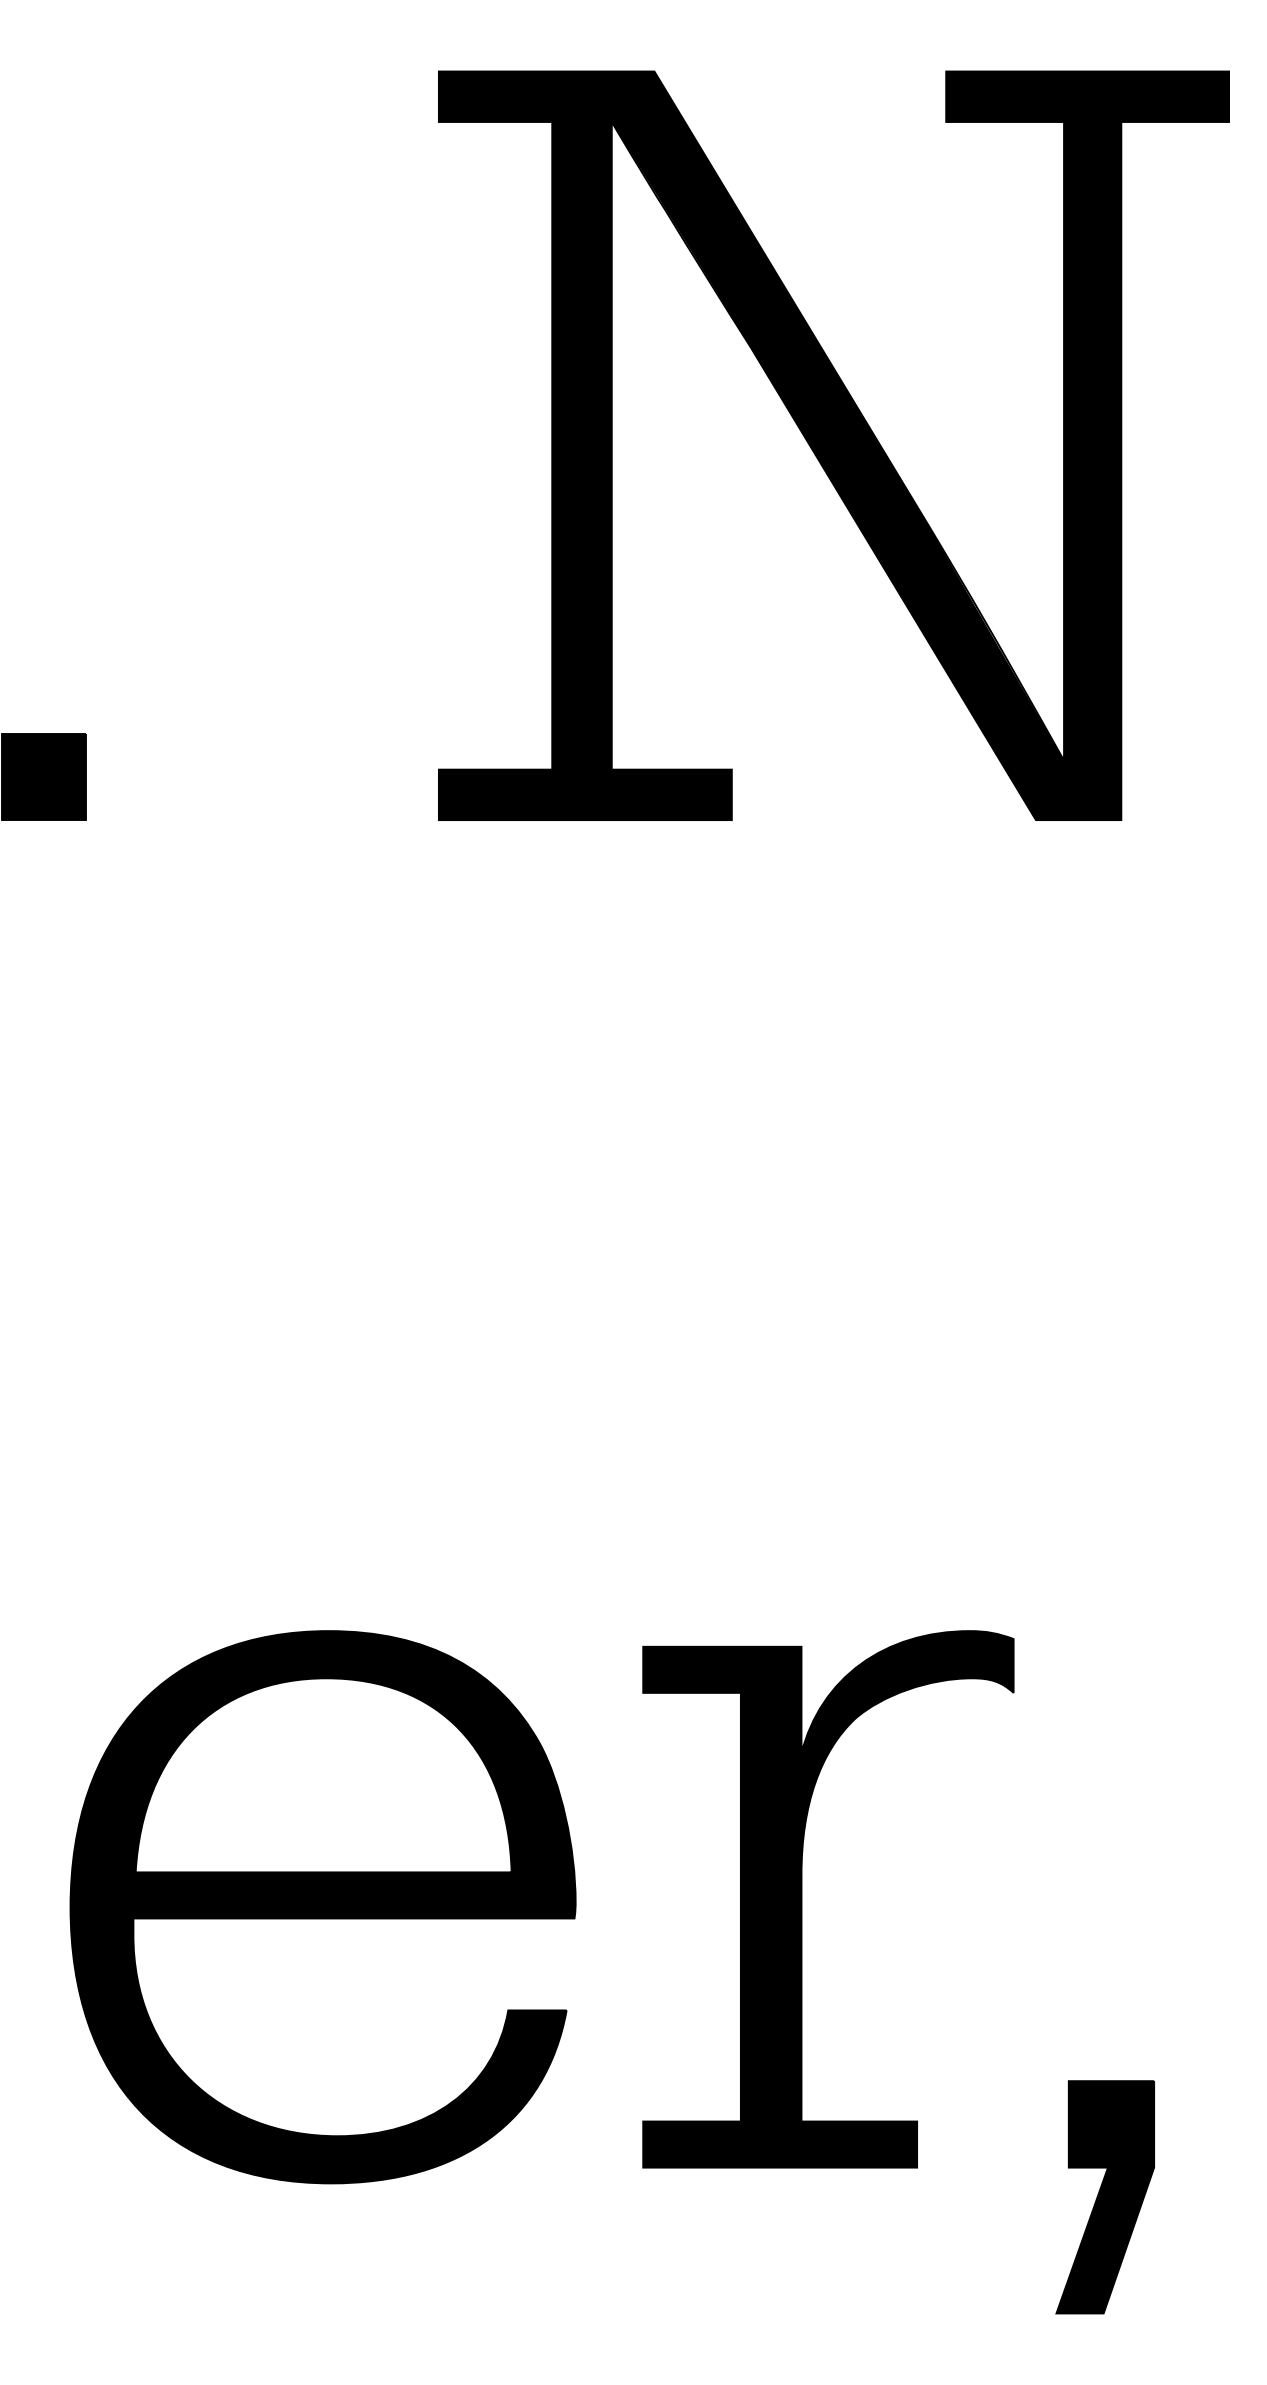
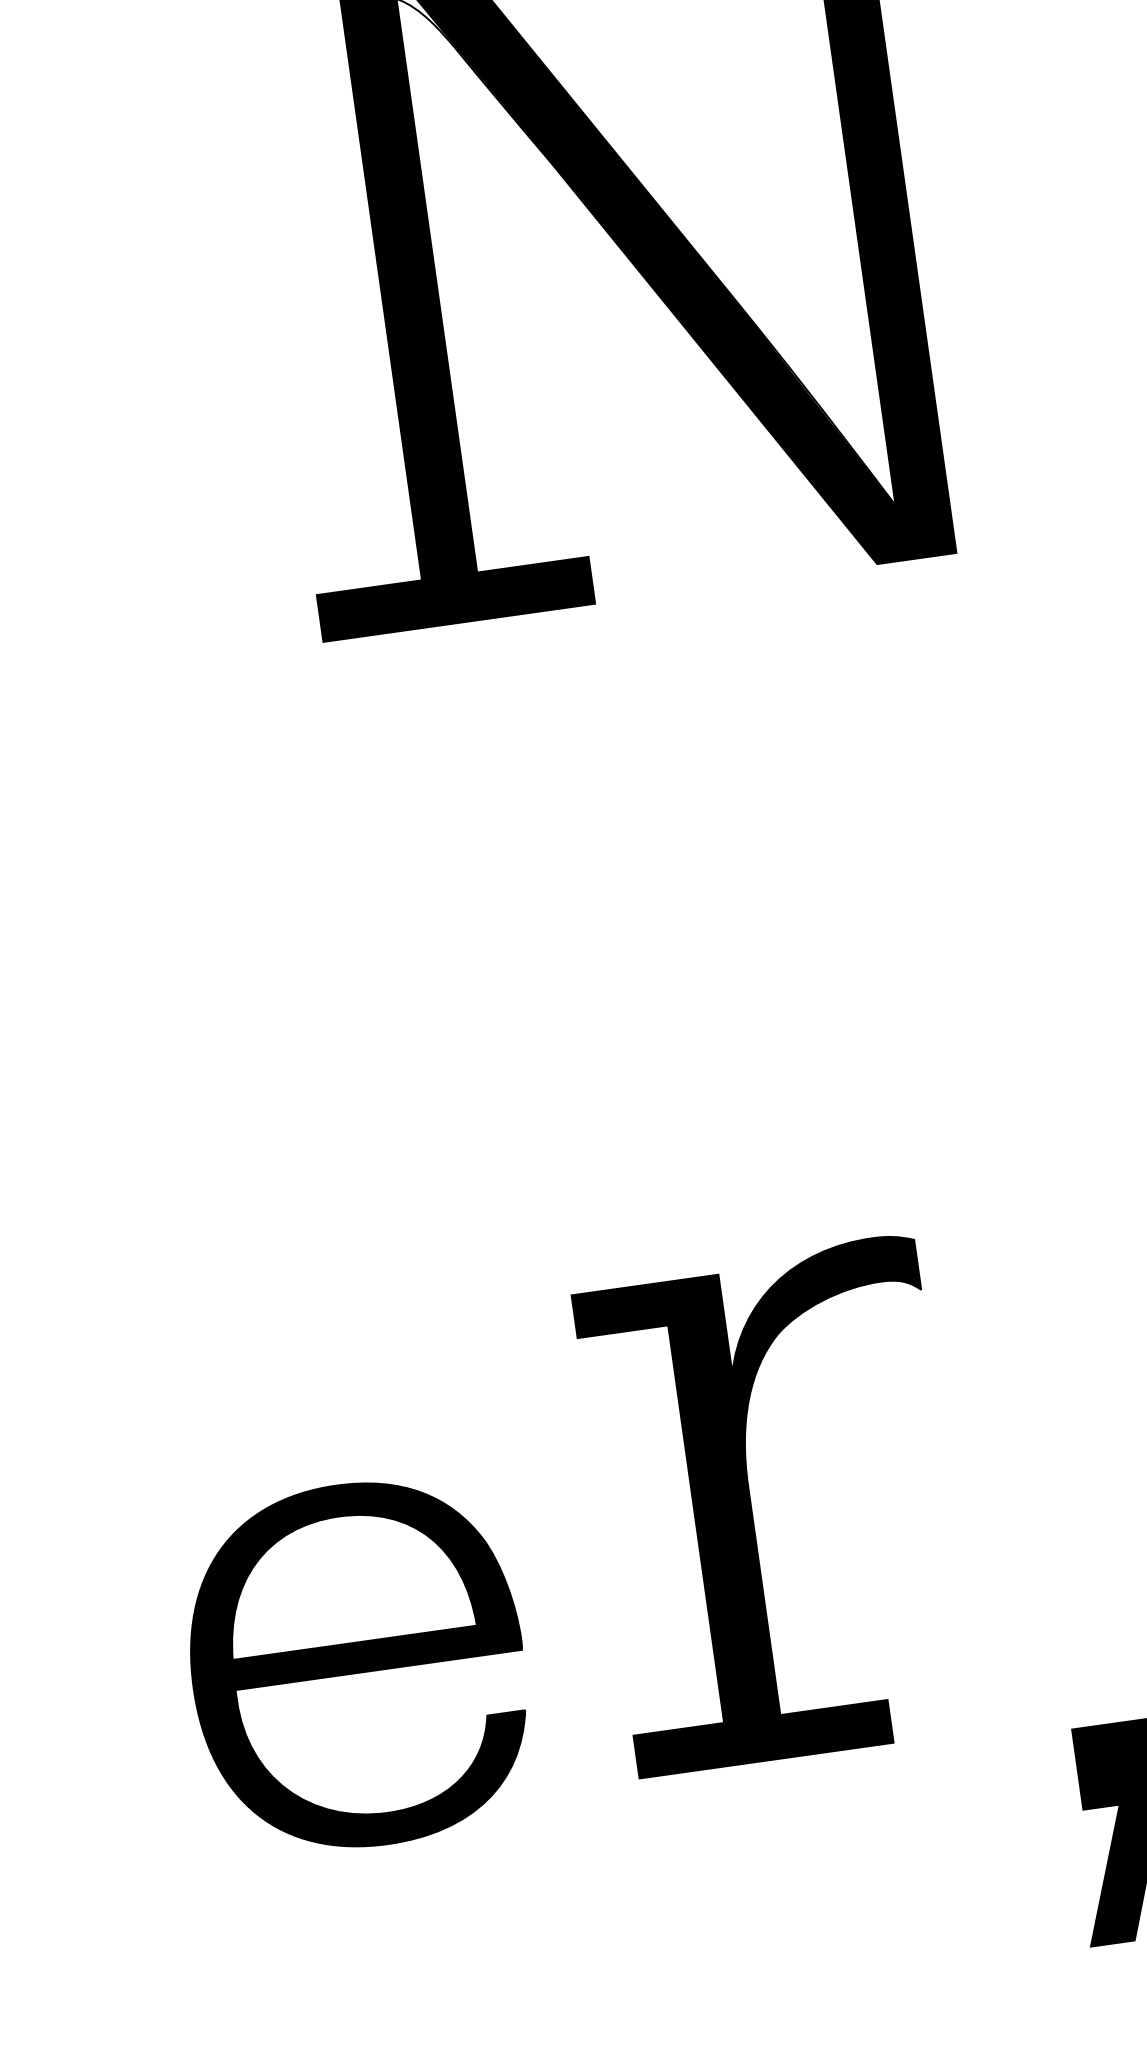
part: (802, 1899) -> (752, 1508), moved
part: (322, 1907) -> (357, 1665), size x0.7

